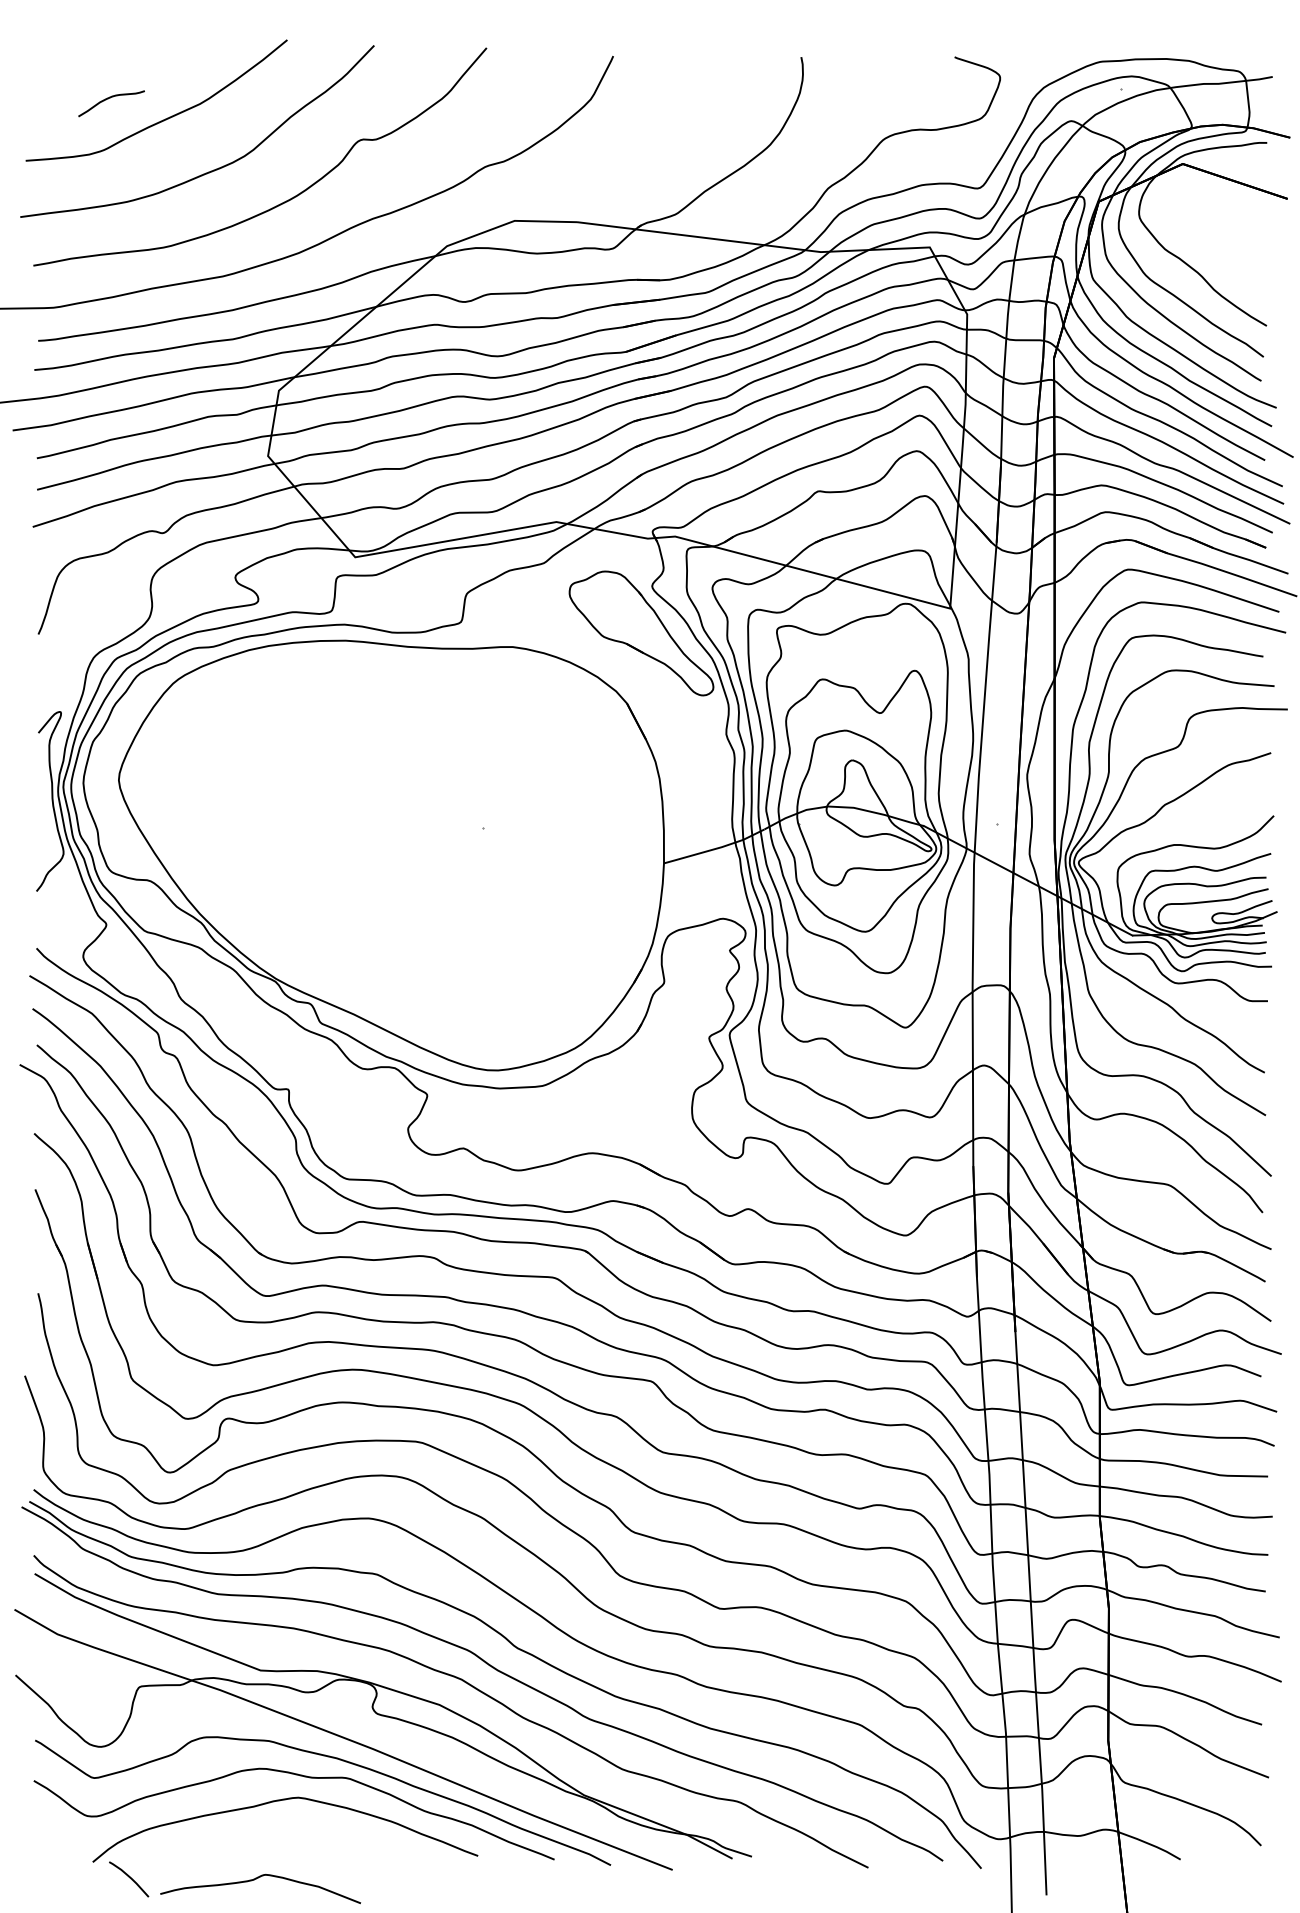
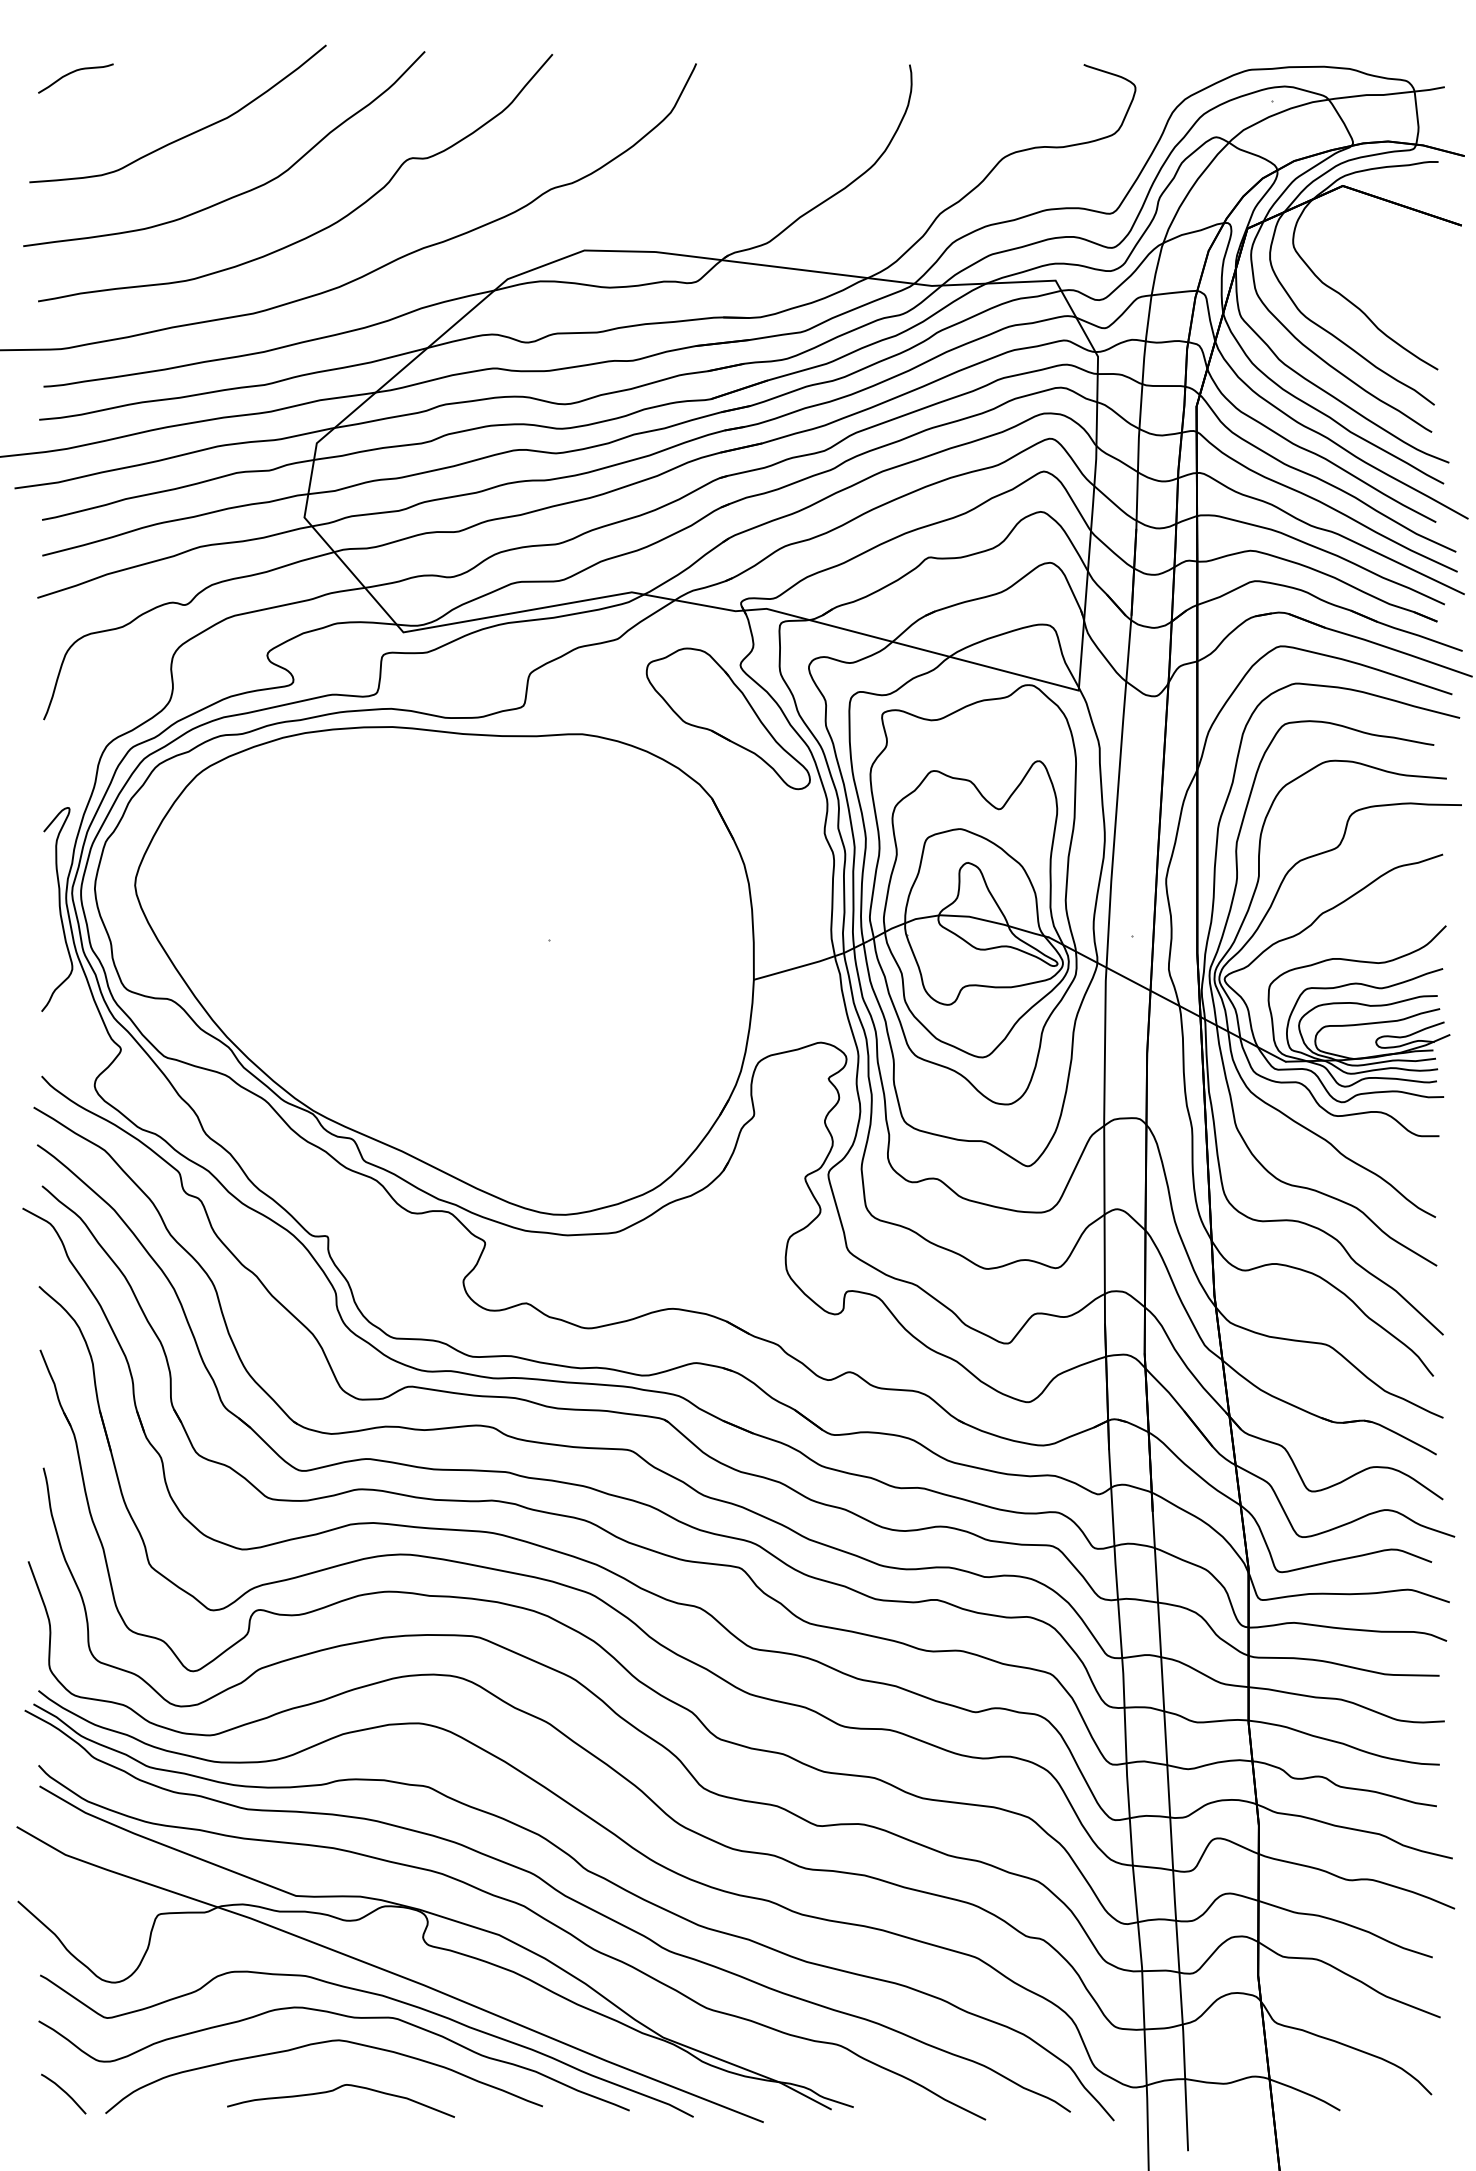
curve: (108, 99) -> (72, 73), moved
curve: (129, 1878) -> (64, 2092), moved
curve: (255, 1879) -> (335, 2090), moved

